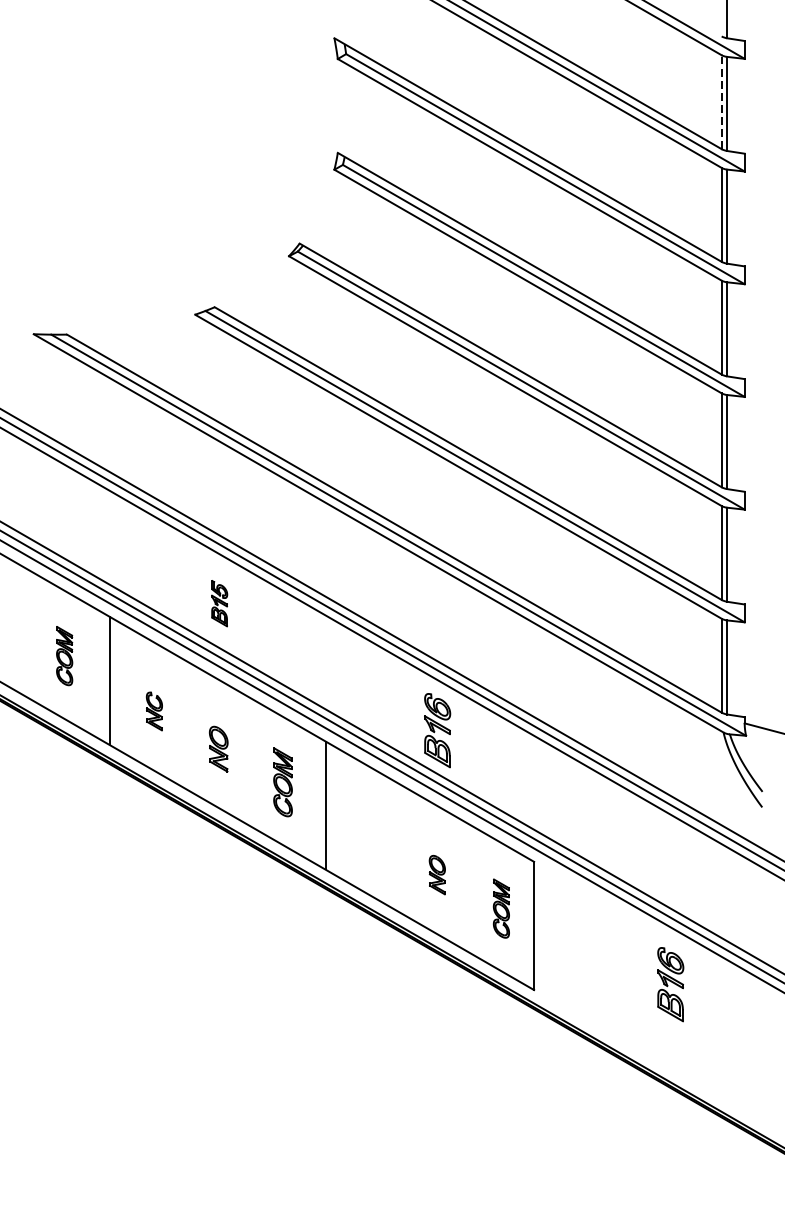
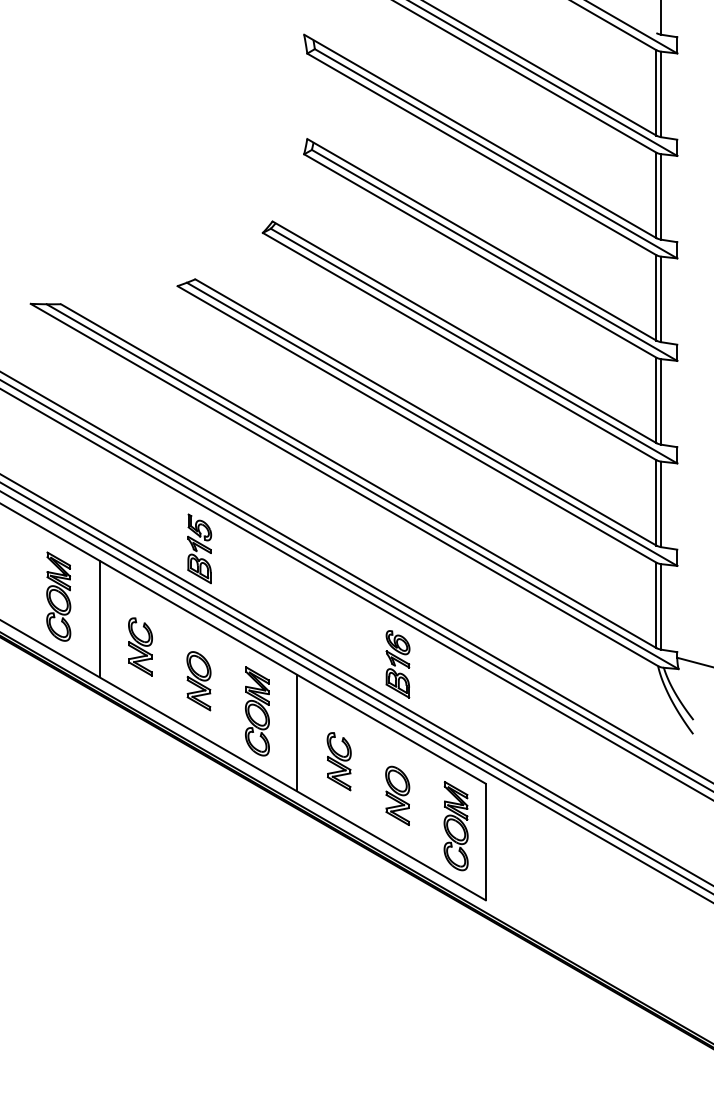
line: (721, 101) -> (656, 92), dashed -> solid
part: (219, 603) -> (199, 548), size x1.67
part: (64, 655) -> (58, 596), size x1.67
part: (154, 710) -> (140, 646), size x1.67
part: (218, 749) -> (198, 681), size x1.43
part: (283, 782) -> (257, 711), size x1.43
part: (372, 837) -> (338, 761), added
part: (437, 874) -> (397, 795), size x1.67
part: (500, 908) -> (455, 826), size x1.67
part: (670, 984) -> (609, 895), removed

